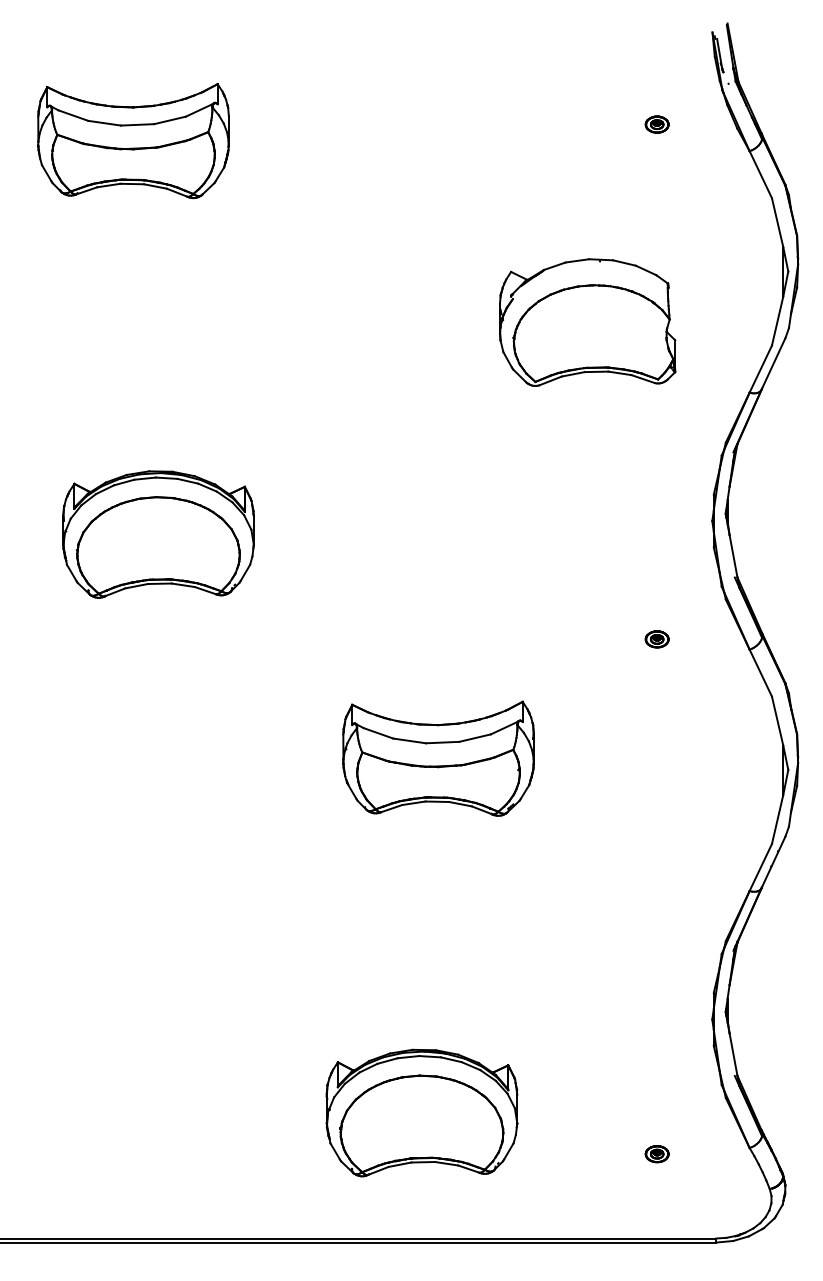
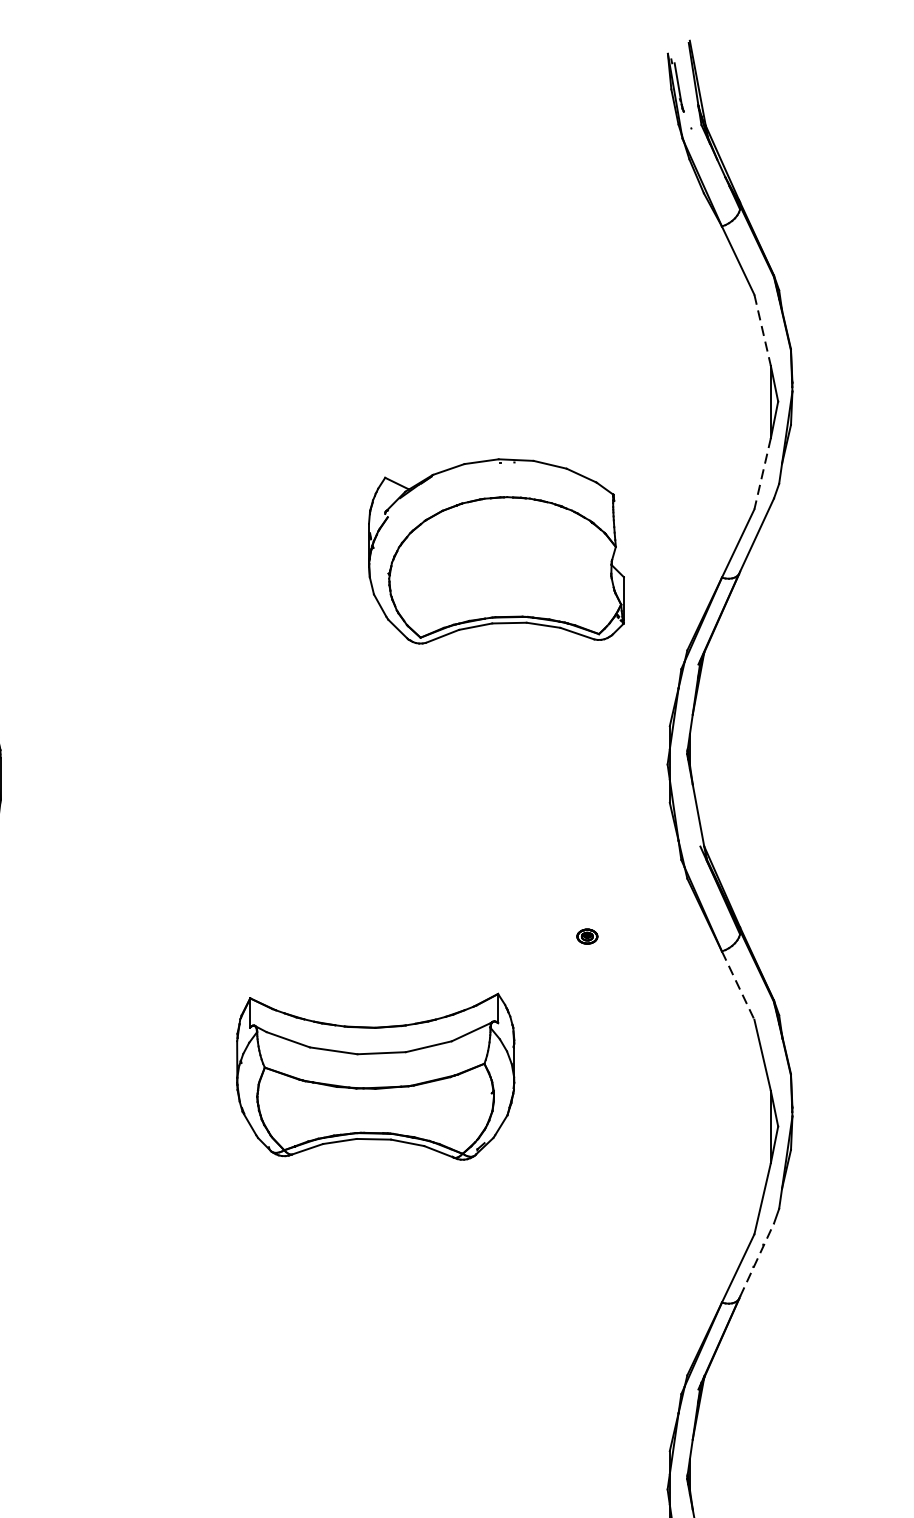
part: (656, 124) -> (586, 187), removed
line: (777, 223) -> (762, 331), solid -> dashed
line: (777, 321) -> (762, 474), solid -> dashed
part: (587, 322) -> (496, 551), moved
part: (656, 639) -> (586, 936), size x0.6
line: (761, 673) -> (739, 986), solid -> dashed
part: (438, 758) -> (375, 1076), moved
line: (773, 861) -> (756, 1259), solid -> dashed

